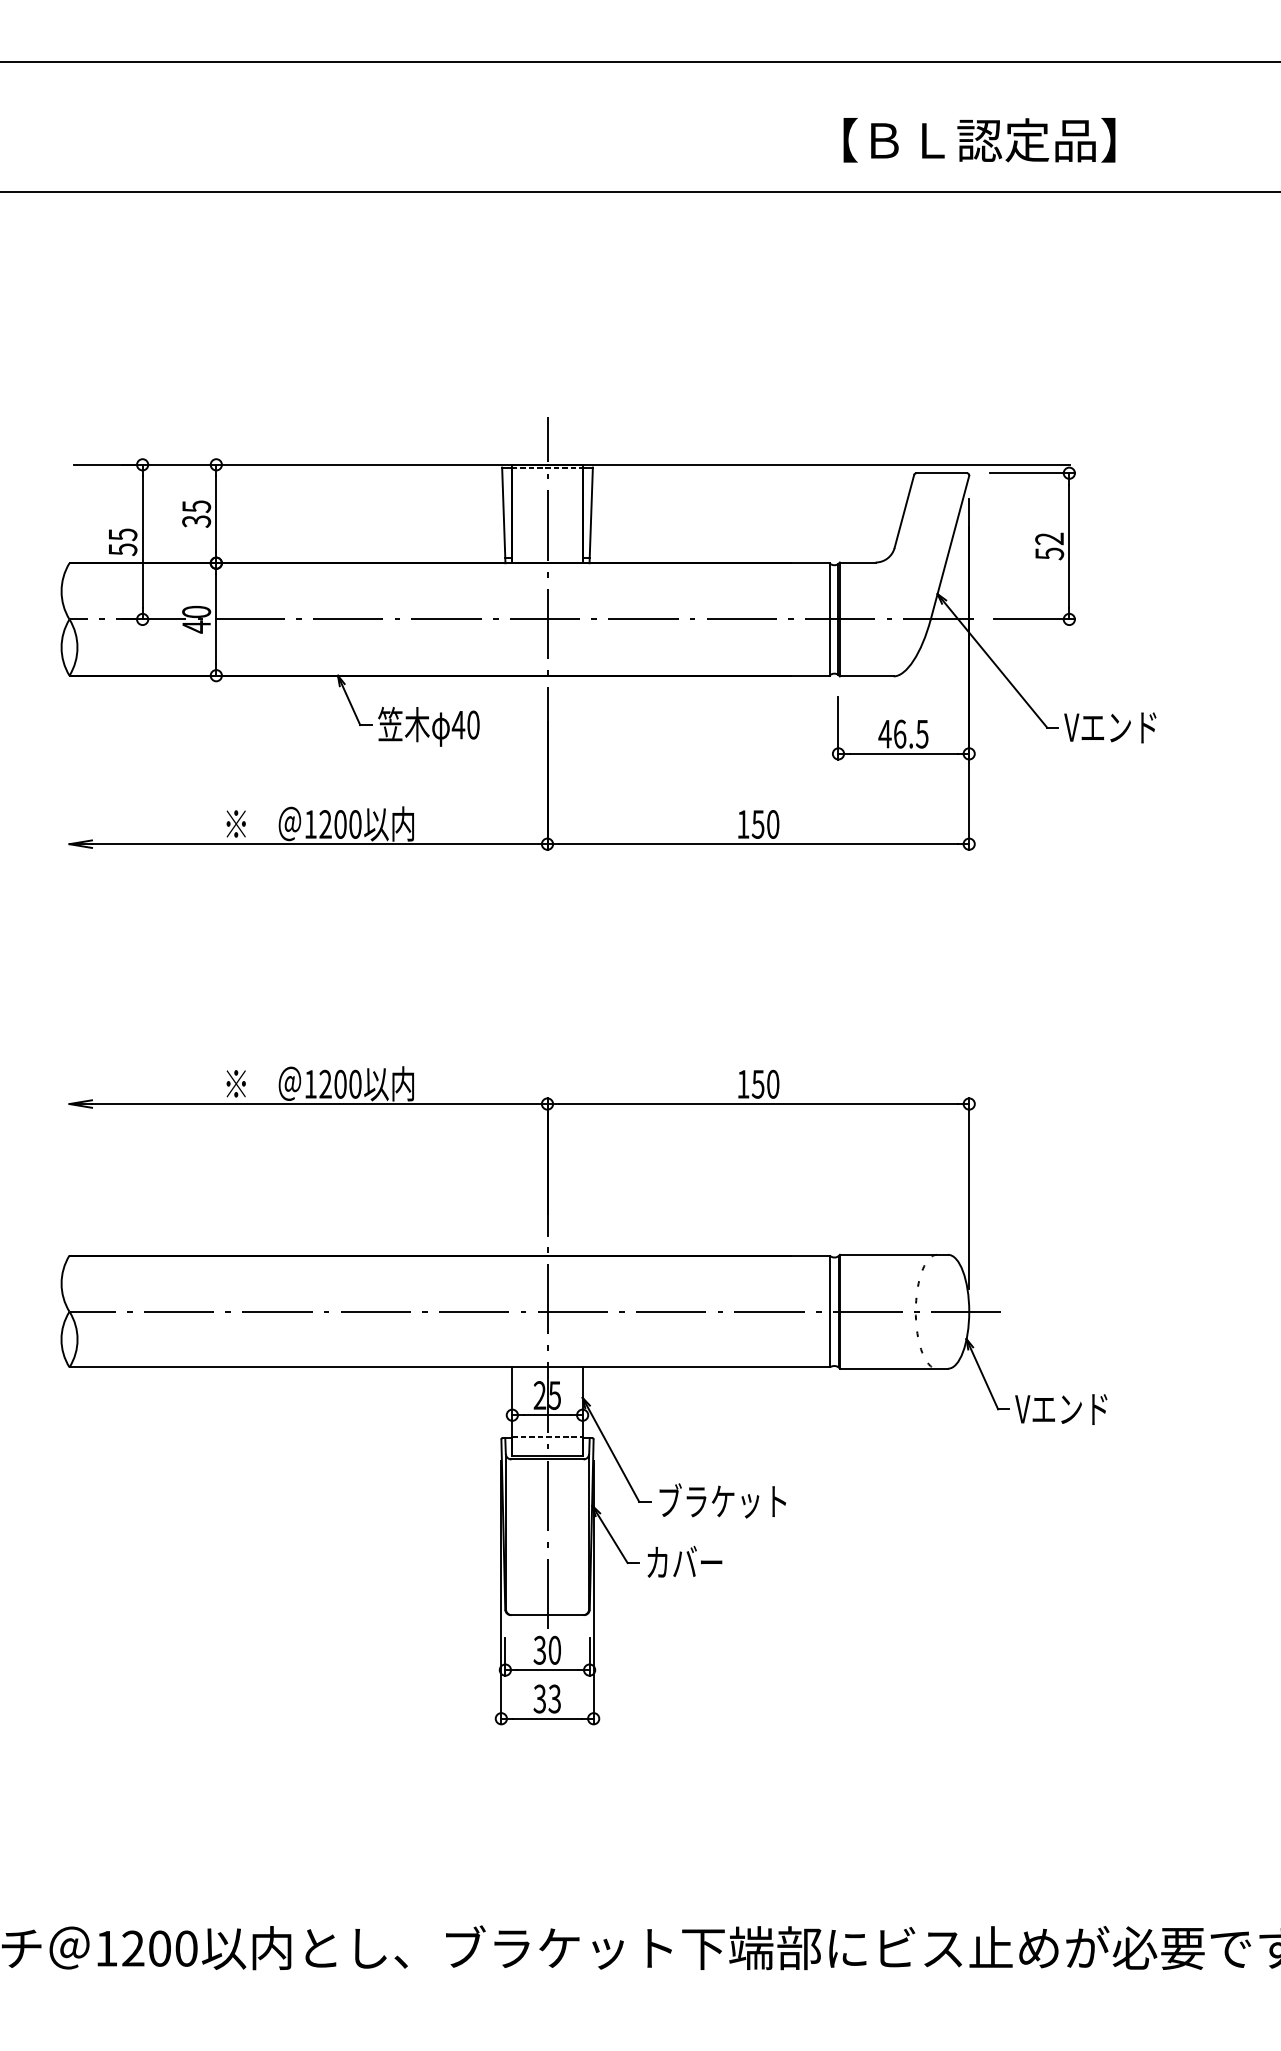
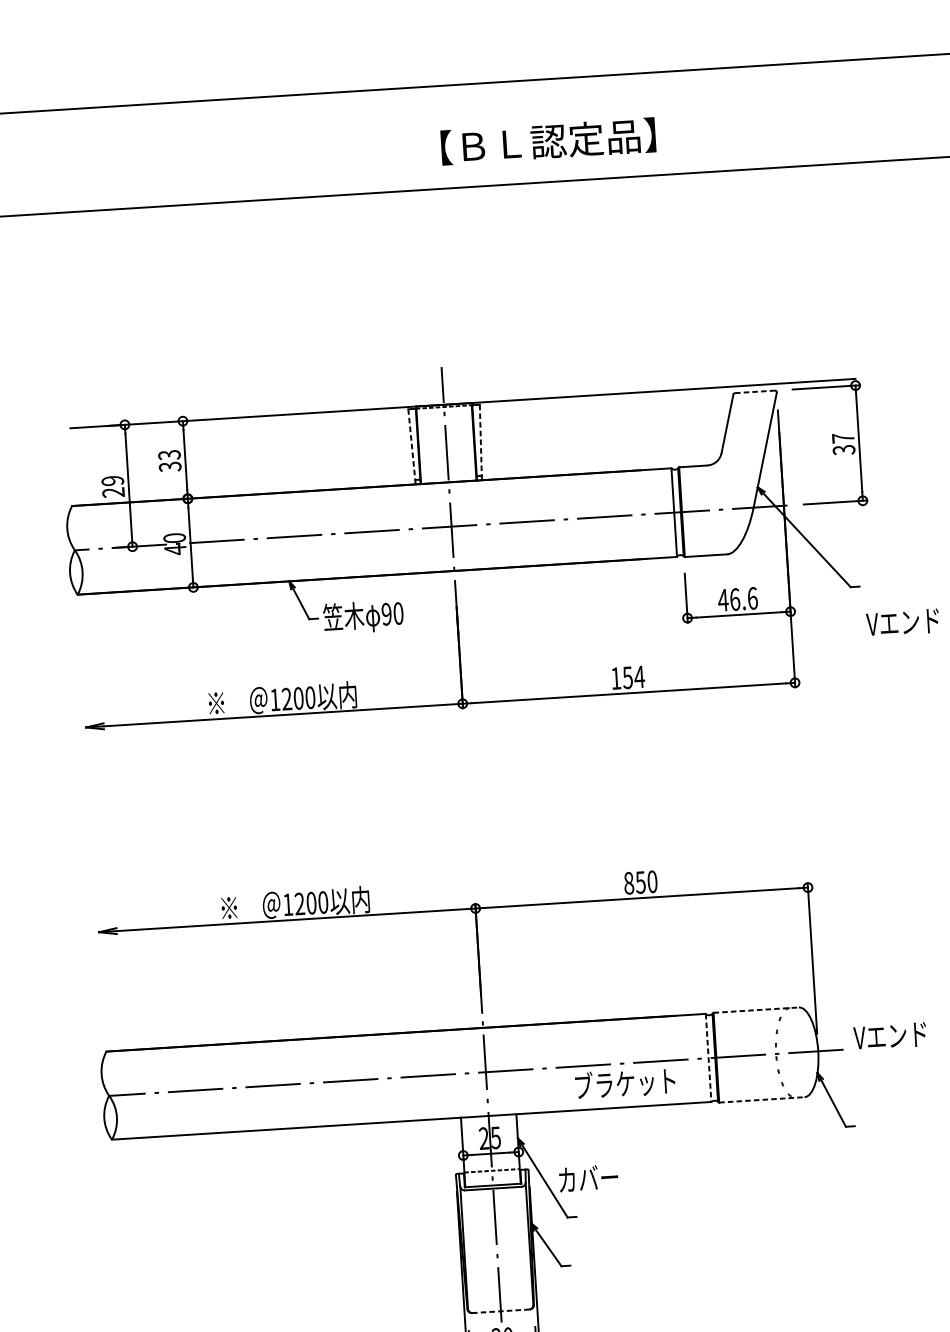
text: (979, 140) -> (548, 141), moved
line: (942, 473) -> (755, 392), solid -> dashed
text: (196, 506) -> (169, 455), 35 -> 33
line: (503, 515) -> (411, 446), solid -> dashed
line: (591, 515) -> (481, 442), solid -> dashed
text: (122, 542) -> (112, 487), 55 -> 29
text: (1049, 545) -> (843, 443), 52 -> 37
text: (458, 724) -> (386, 613), 40 -> 90
text: (1110, 727) -> (903, 622), moved
text: (922, 733) -> (752, 597), 46.5 -> 46.6
text: (772, 824) -> (639, 677), 150 -> 154
text: (743, 1084) -> (629, 883), 150 -> 850
line: (894, 1254) -> (756, 1009), solid -> dashed
line: (830, 1311) -> (708, 1057), solid -> dashed
line: (894, 1368) -> (762, 1099), solid -> dashed
text: (1061, 1409) -> (890, 1036), moved
text: (722, 1500) -> (625, 1083), moved
text: (684, 1561) -> (588, 1177), moved
line: (547, 1615) -> (500, 1311), solid -> dashed

